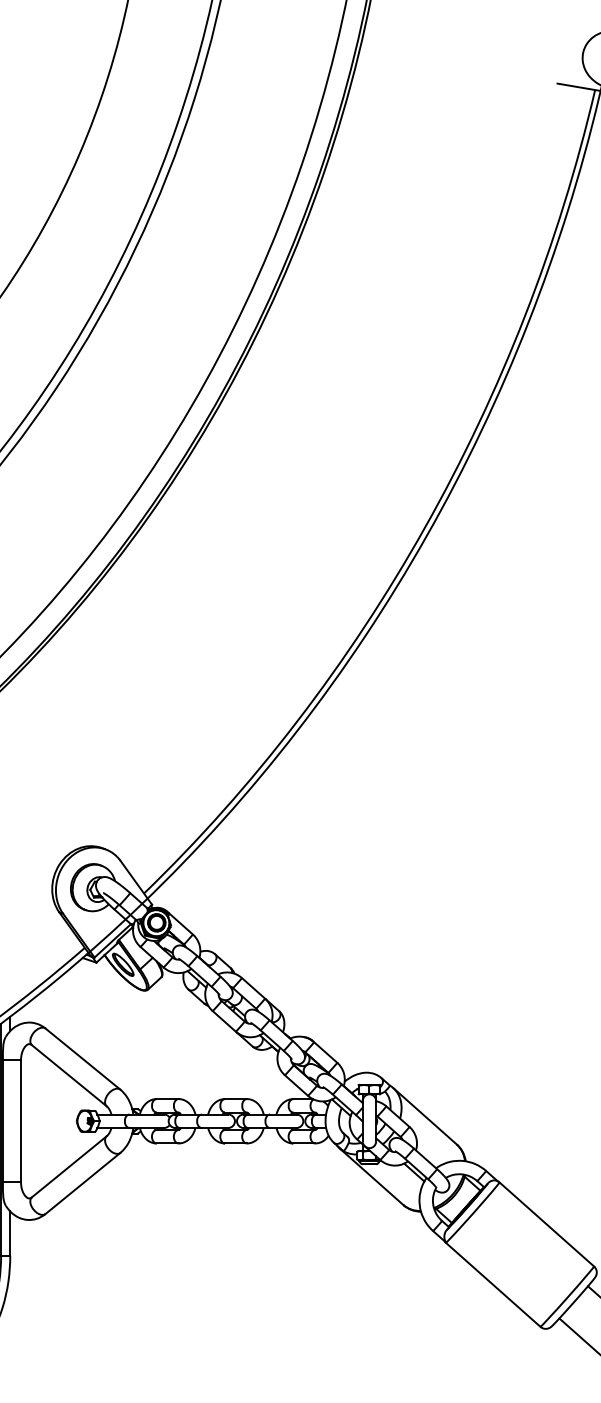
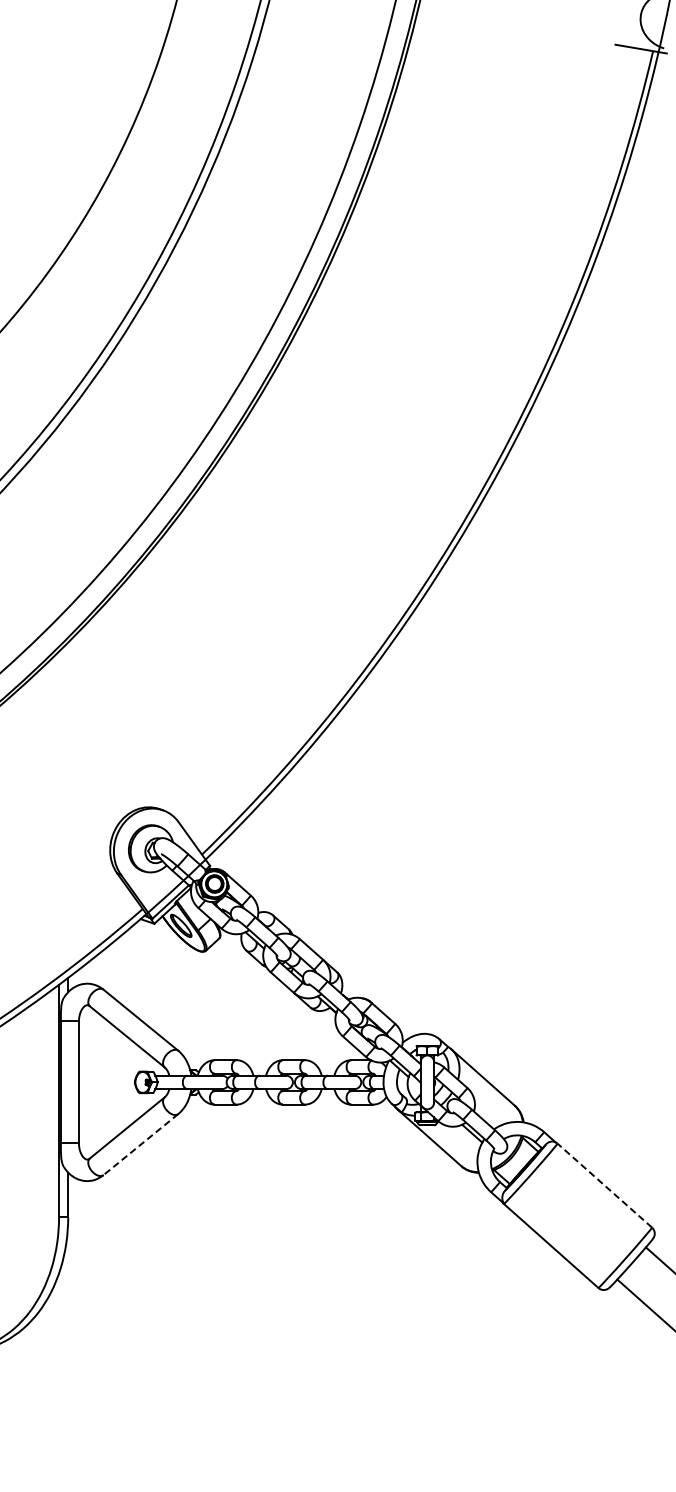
line: (82, 1183) -> (140, 1144), solid -> dashed
line: (546, 1224) -> (604, 1185), solid -> dashed

